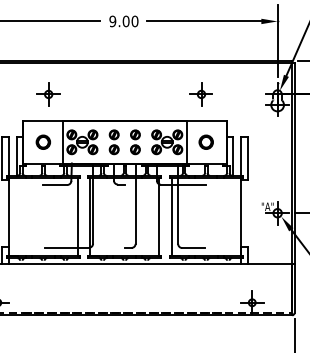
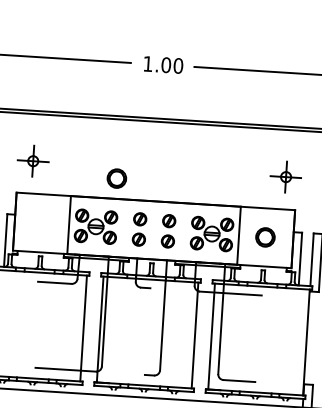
text: (112, 21) -> (147, 64), 9.00 -> 1.00
part: (48, 94) -> (32, 161), moved
part: (200, 94) -> (284, 177), moved
part: (42, 141) -> (115, 177), moved

